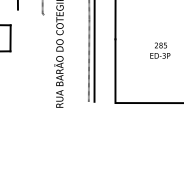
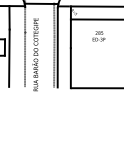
text: (159, 50) -> (98, 36), moved
line: (17, 54) -> (9, 57), added
line: (43, 57) -> (25, 59), added

